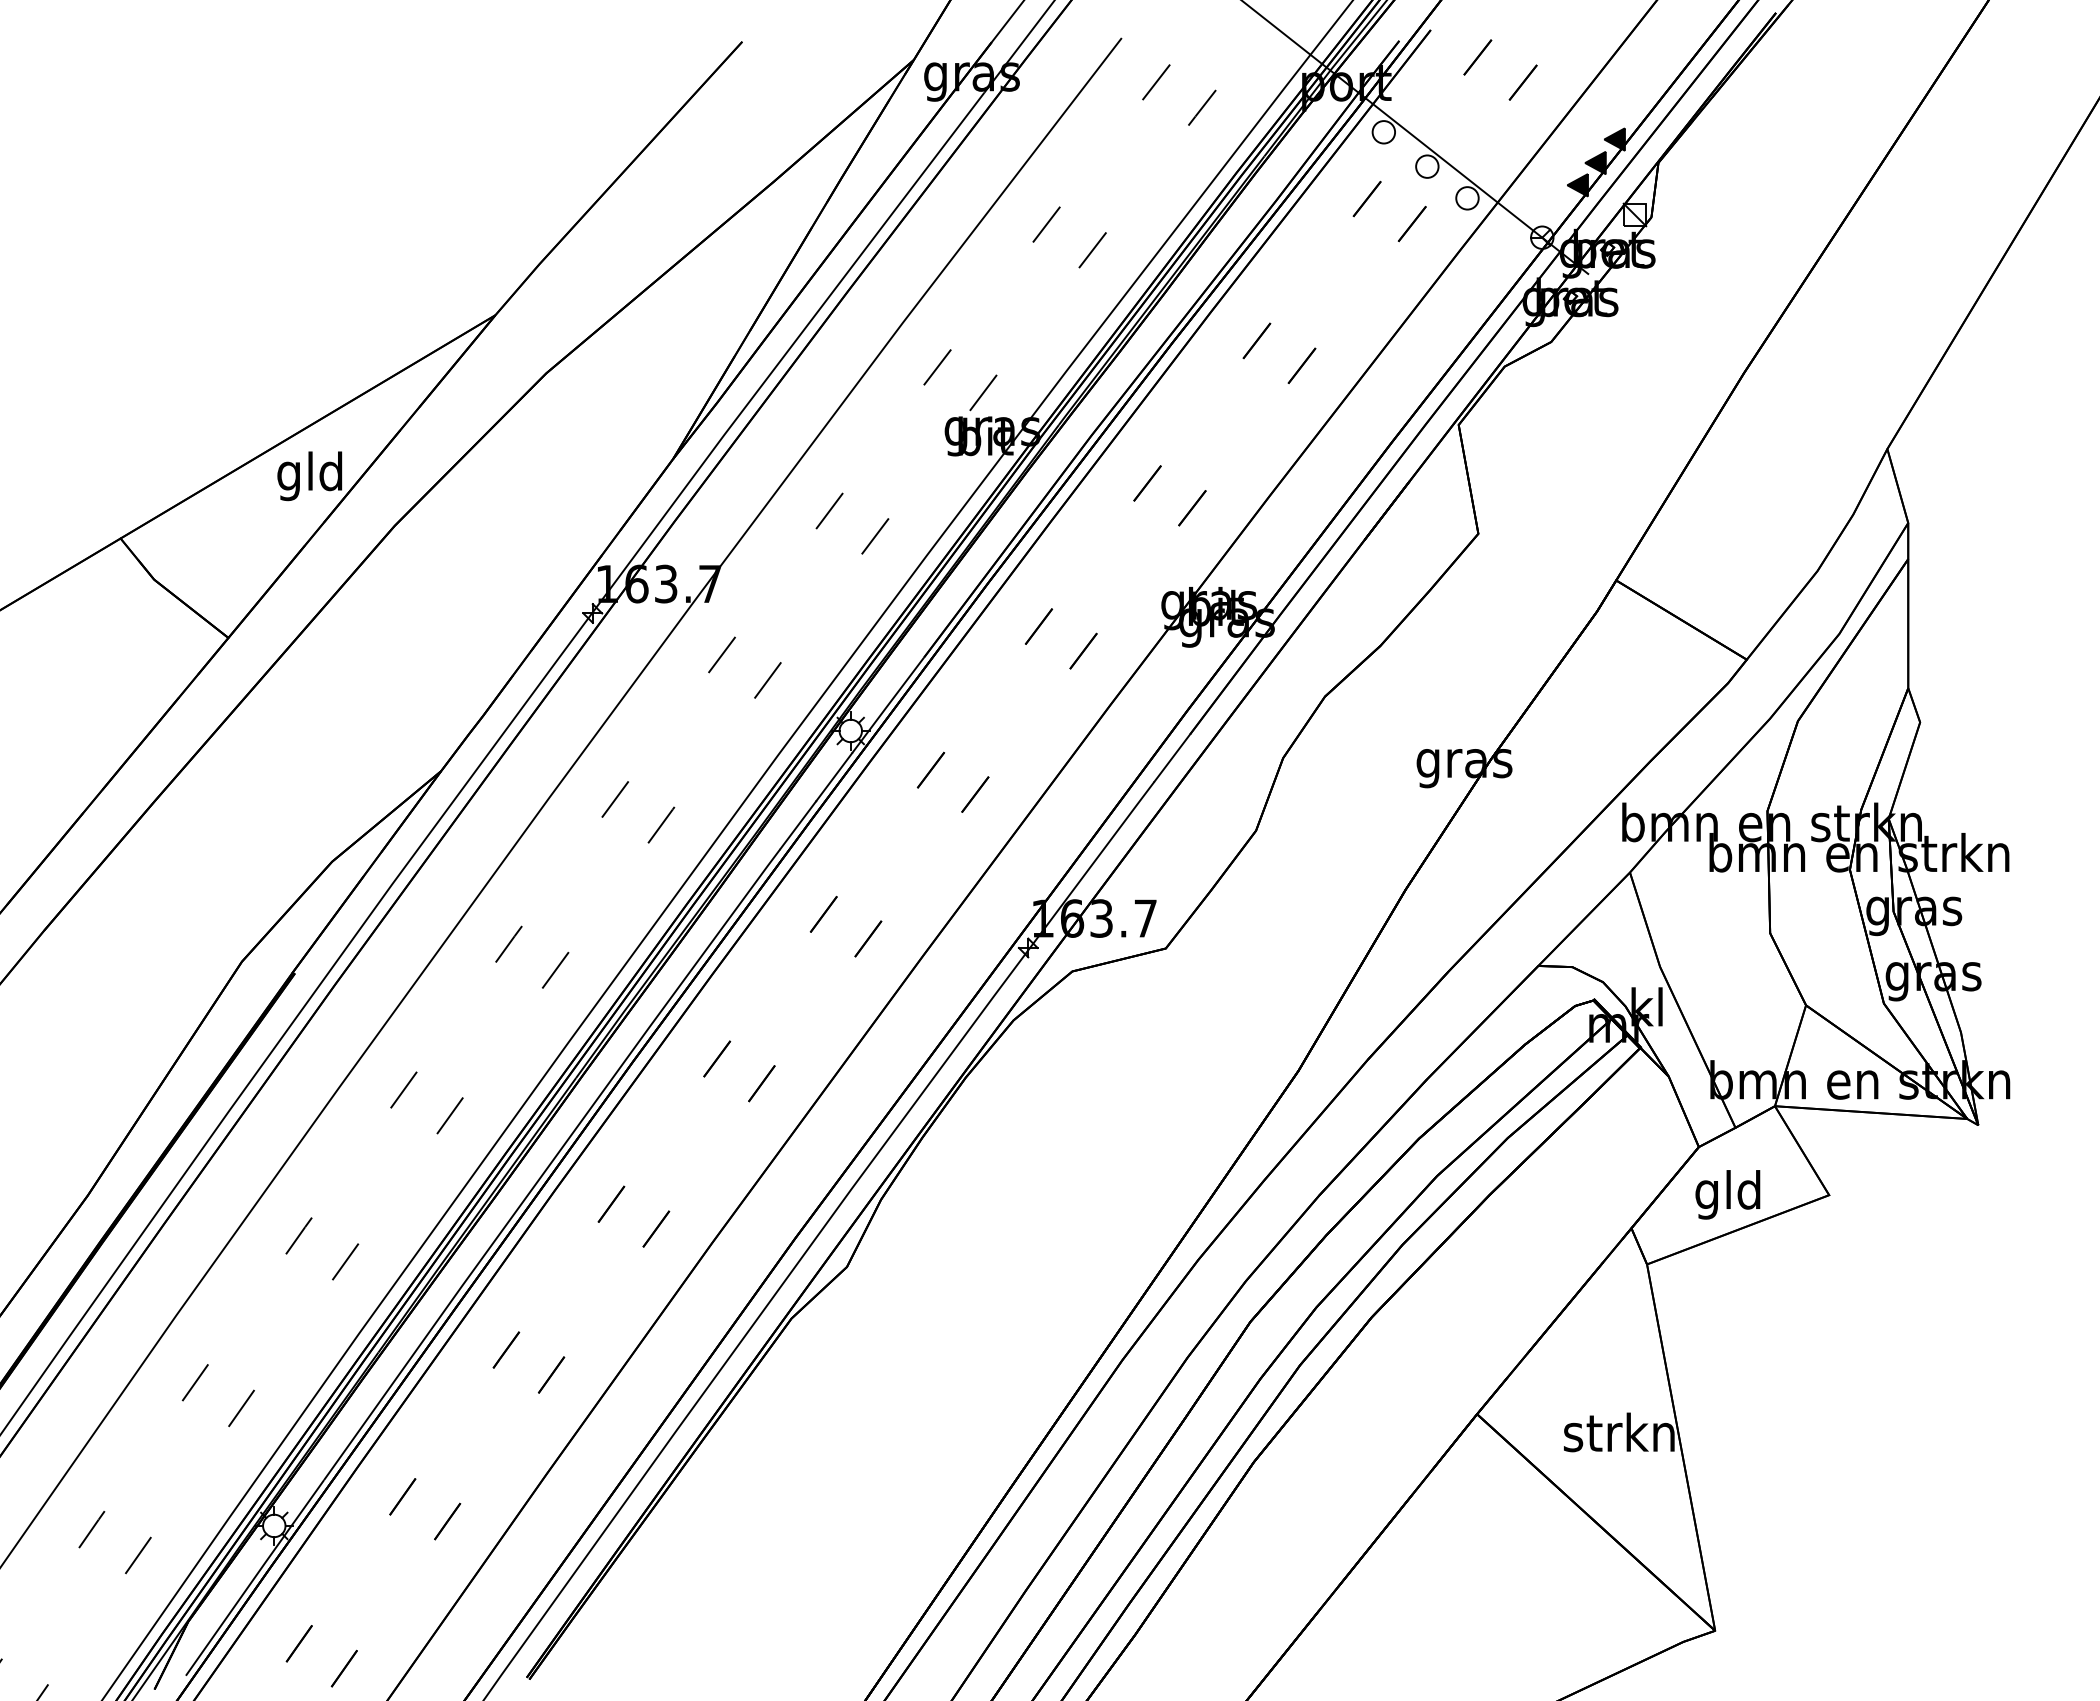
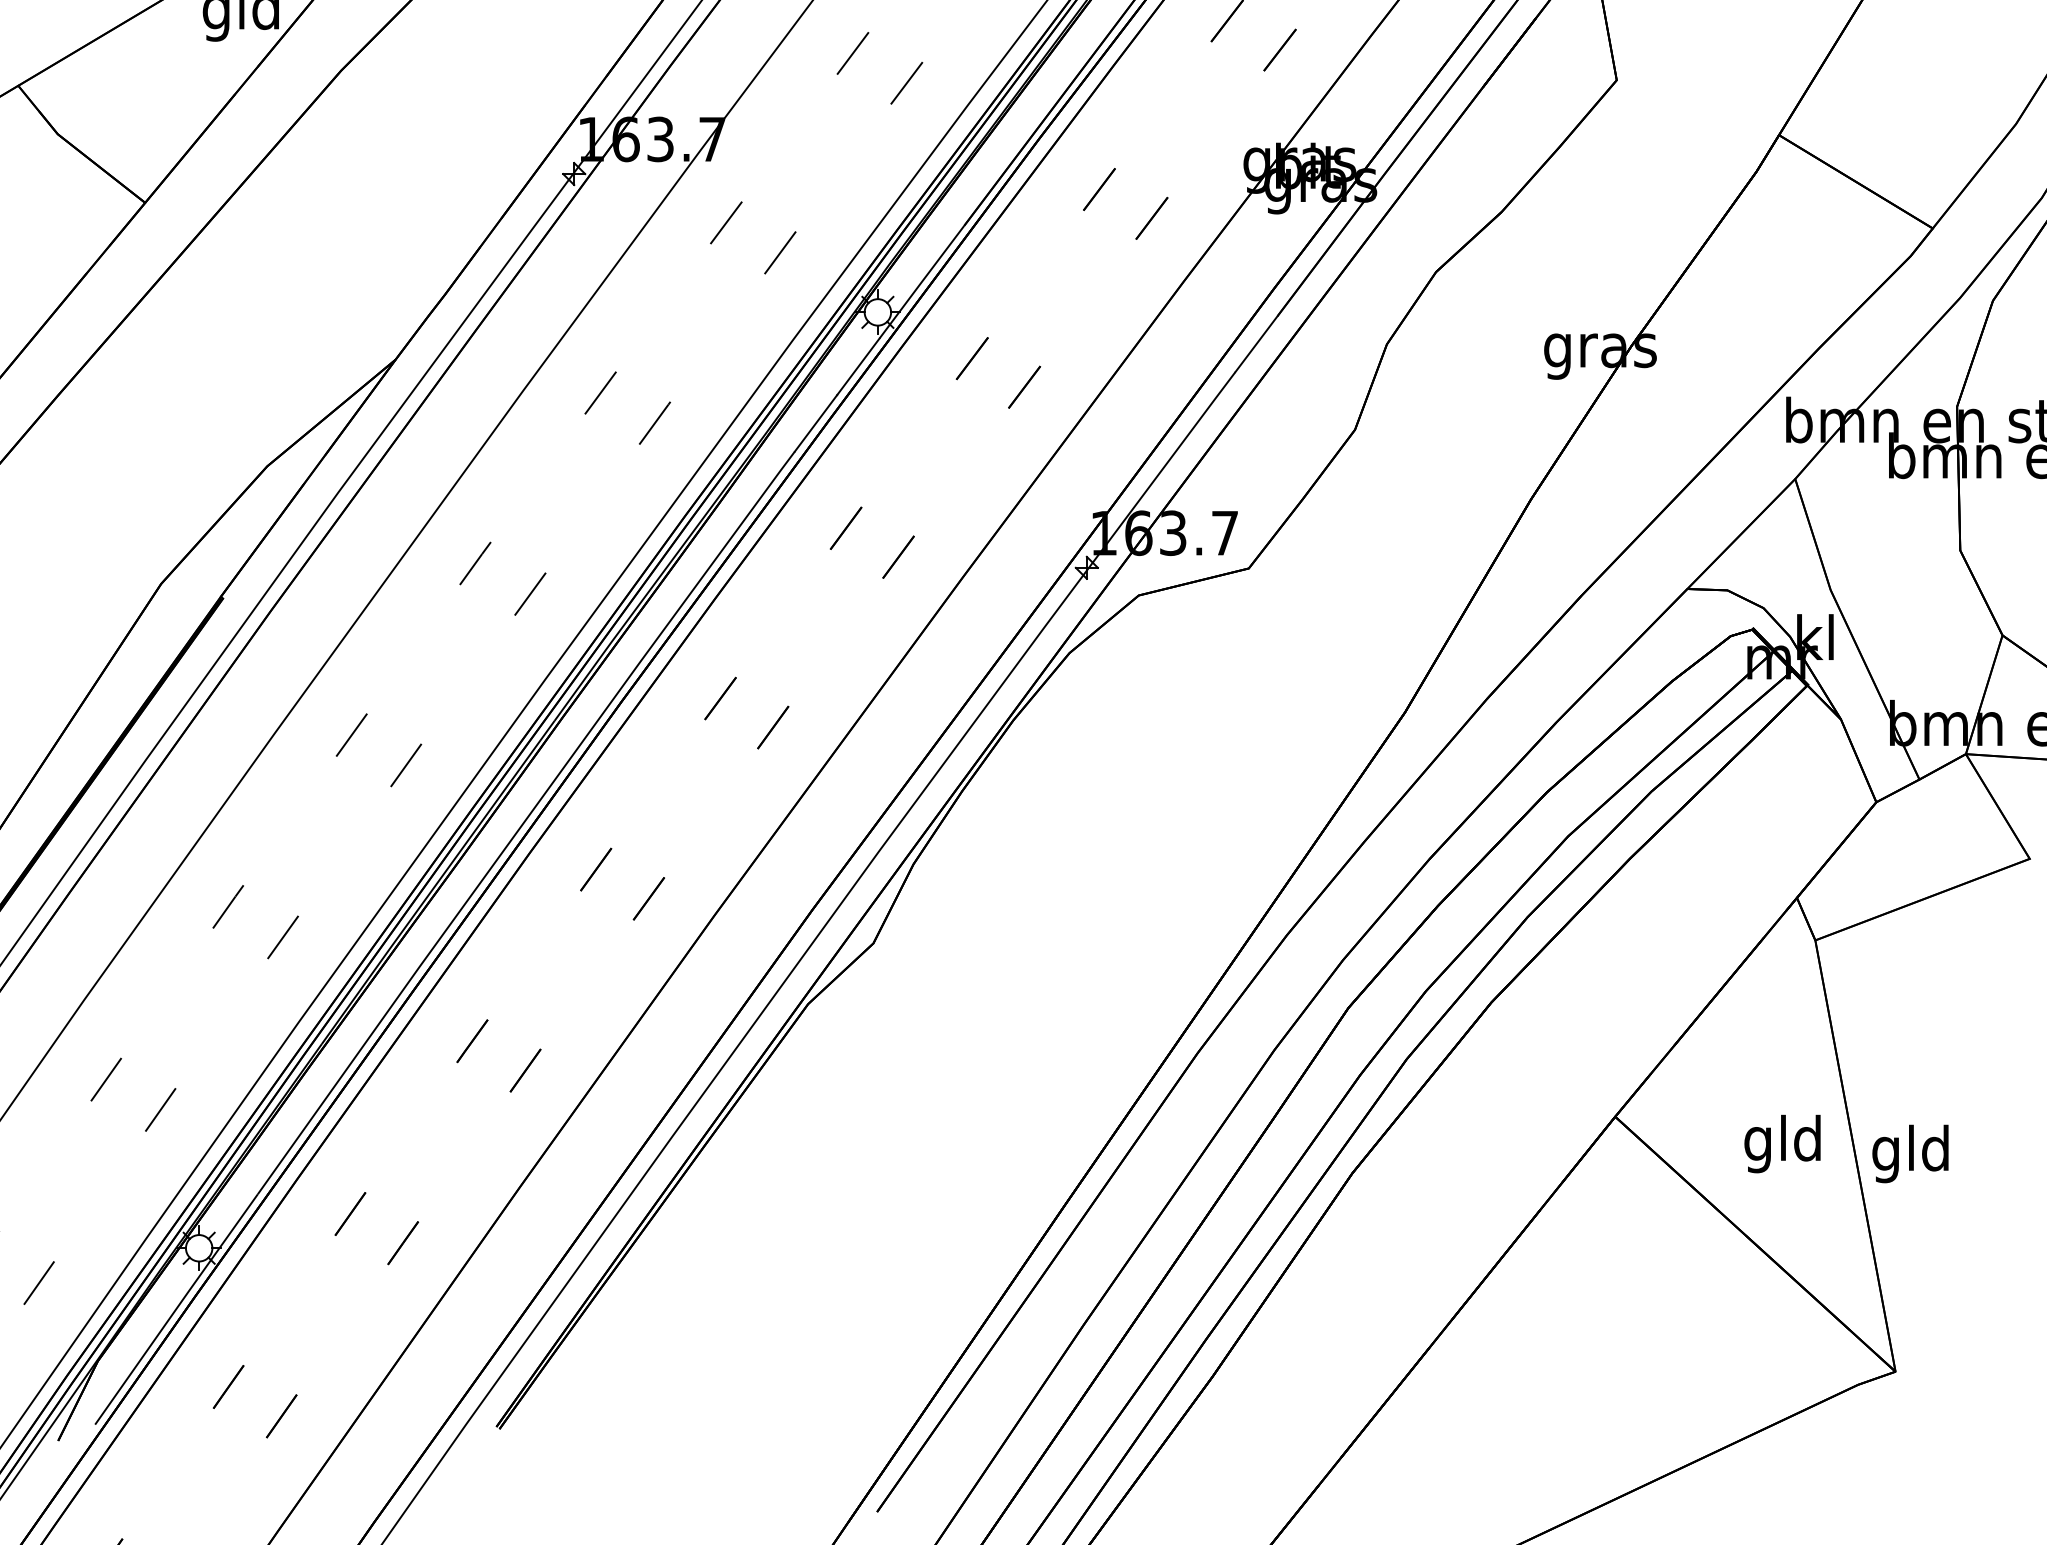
text: (1727, 1194) -> (1910, 1153), moved
text: (1618, 1437) -> (1781, 1144), strkn -> gld

